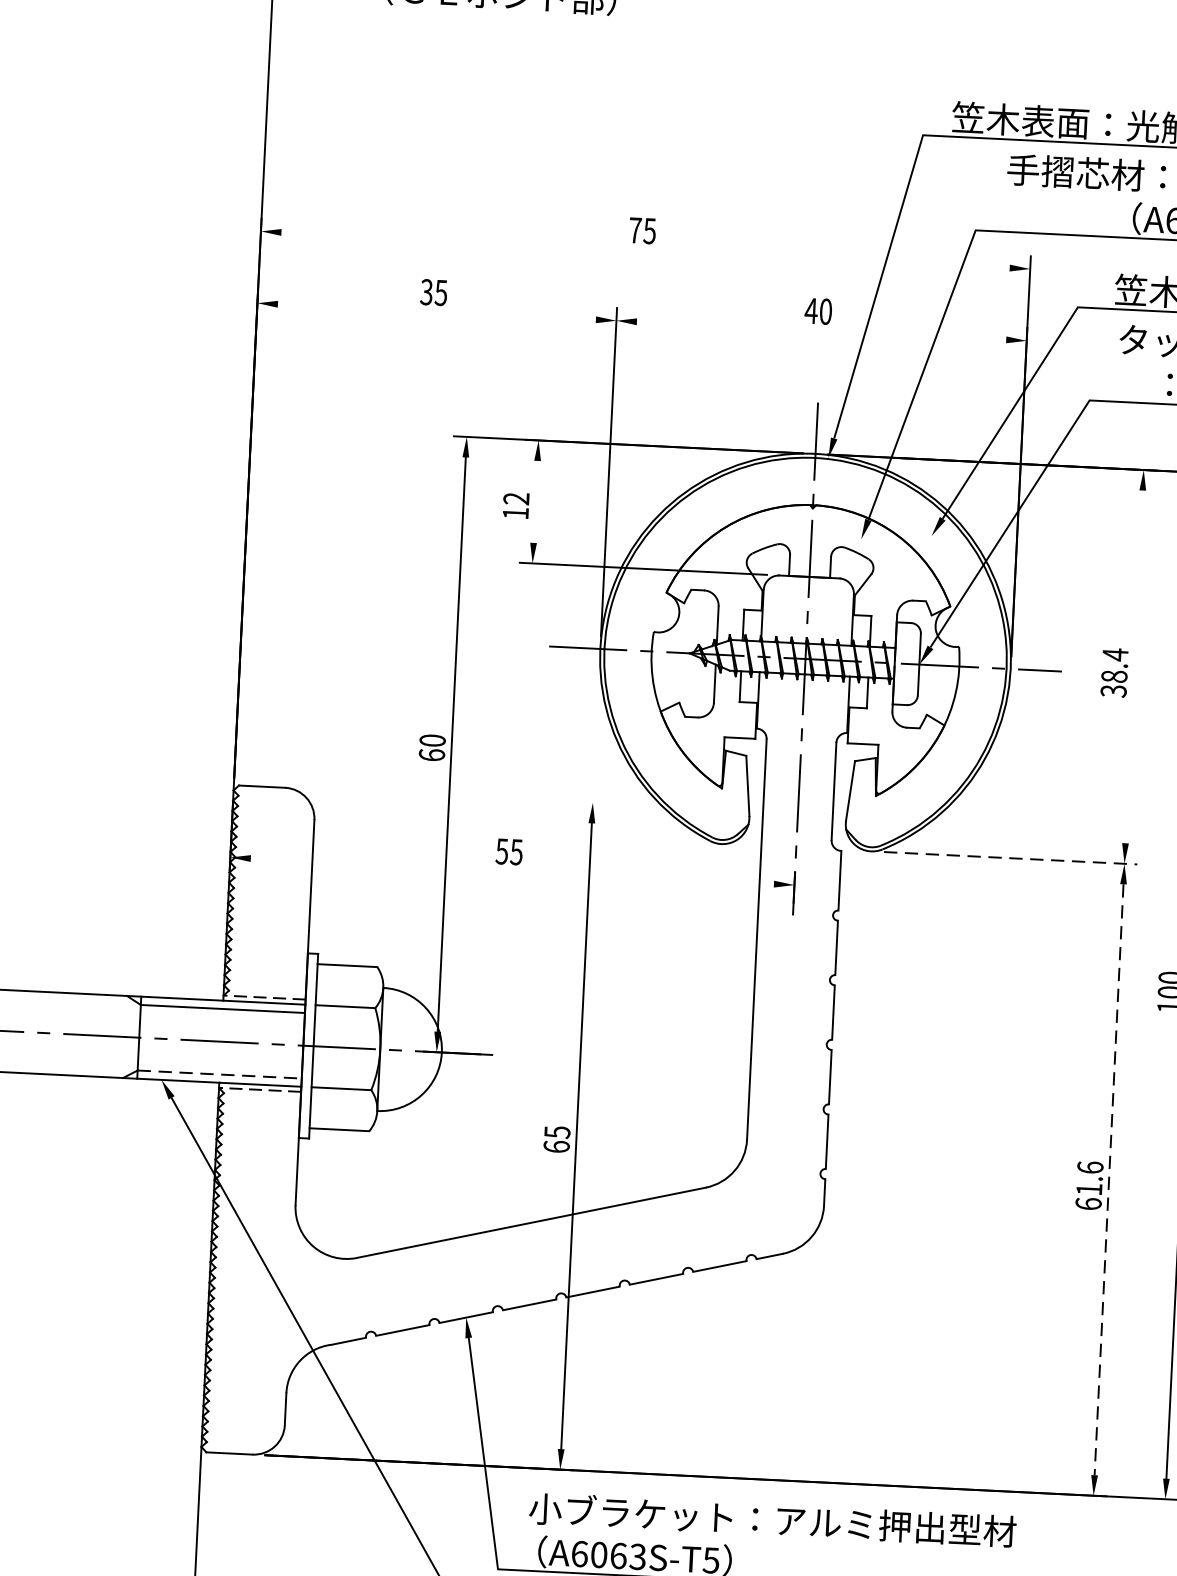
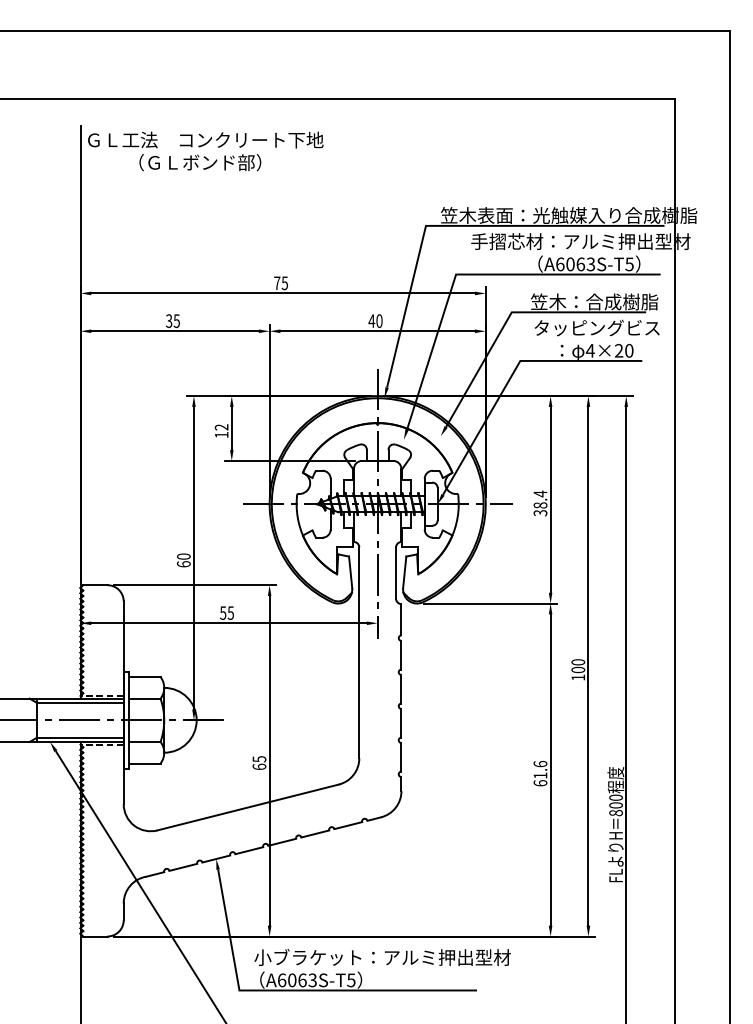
line: (644, 250) -> (282, 293), added
line: (435, 312) -> (174, 331), added
line: (821, 331) -> (377, 331), added
line: (535, 501) -> (231, 428), added
line: (1133, 666) -> (550, 499), added
line: (452, 796) -> (195, 585), added
line: (1010, 858) -> (490, 603), dashed -> solid
line: (511, 871) -> (228, 623), added
line: (221, 1074) -> (81, 737), dashed -> solid
line: (1108, 1180) -> (550, 770), dashed -> solid

